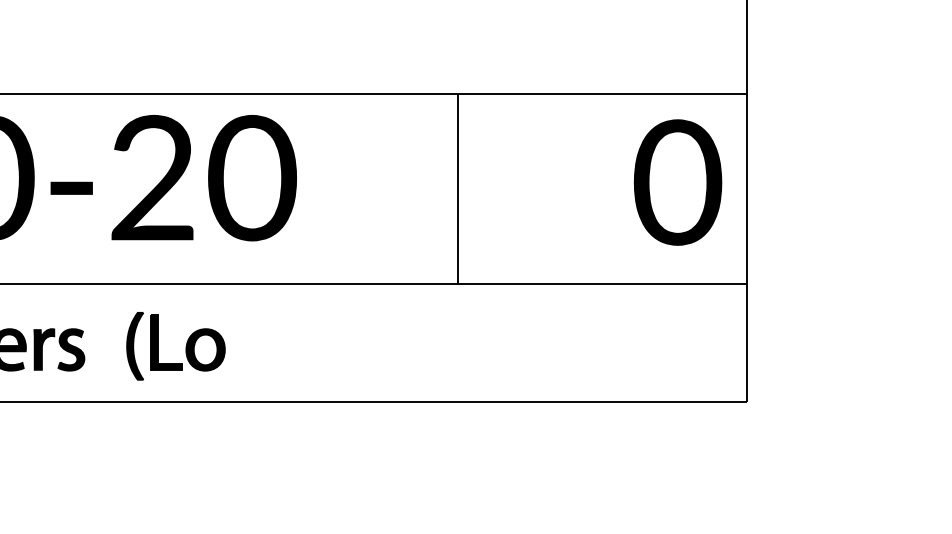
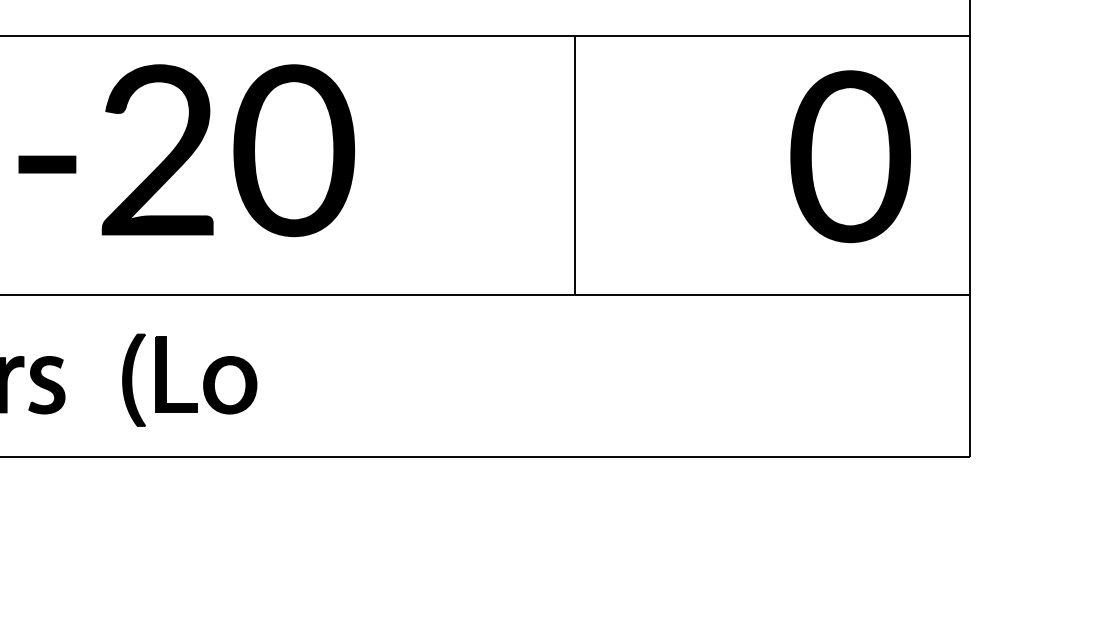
text: (677, 182) -> (849, 156), moved

